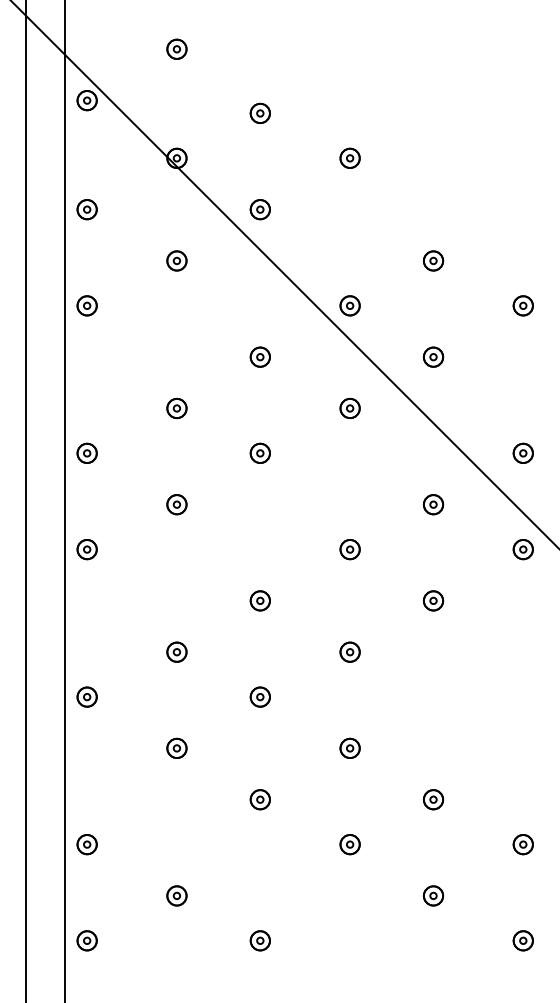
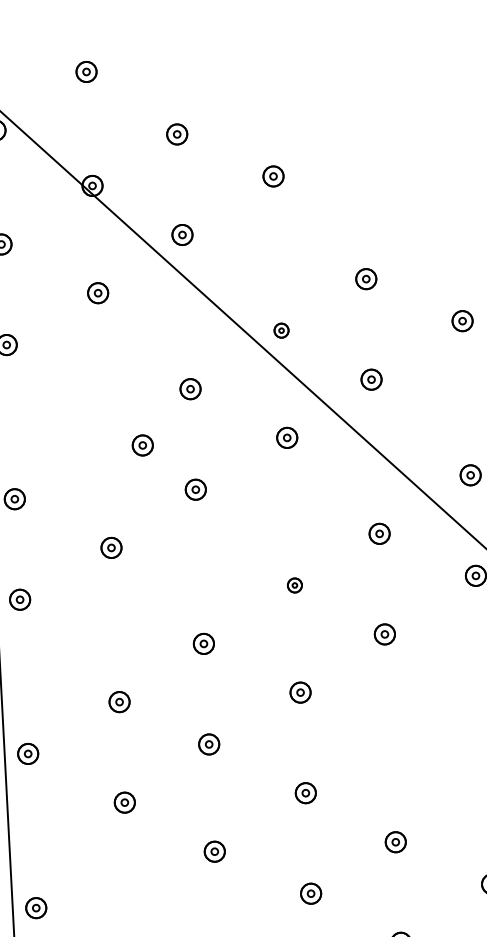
part: (349, 305) -> (280, 330), size x0.7
part: (176, 408) -> (142, 445), moved
part: (349, 549) -> (294, 585), size x0.7

